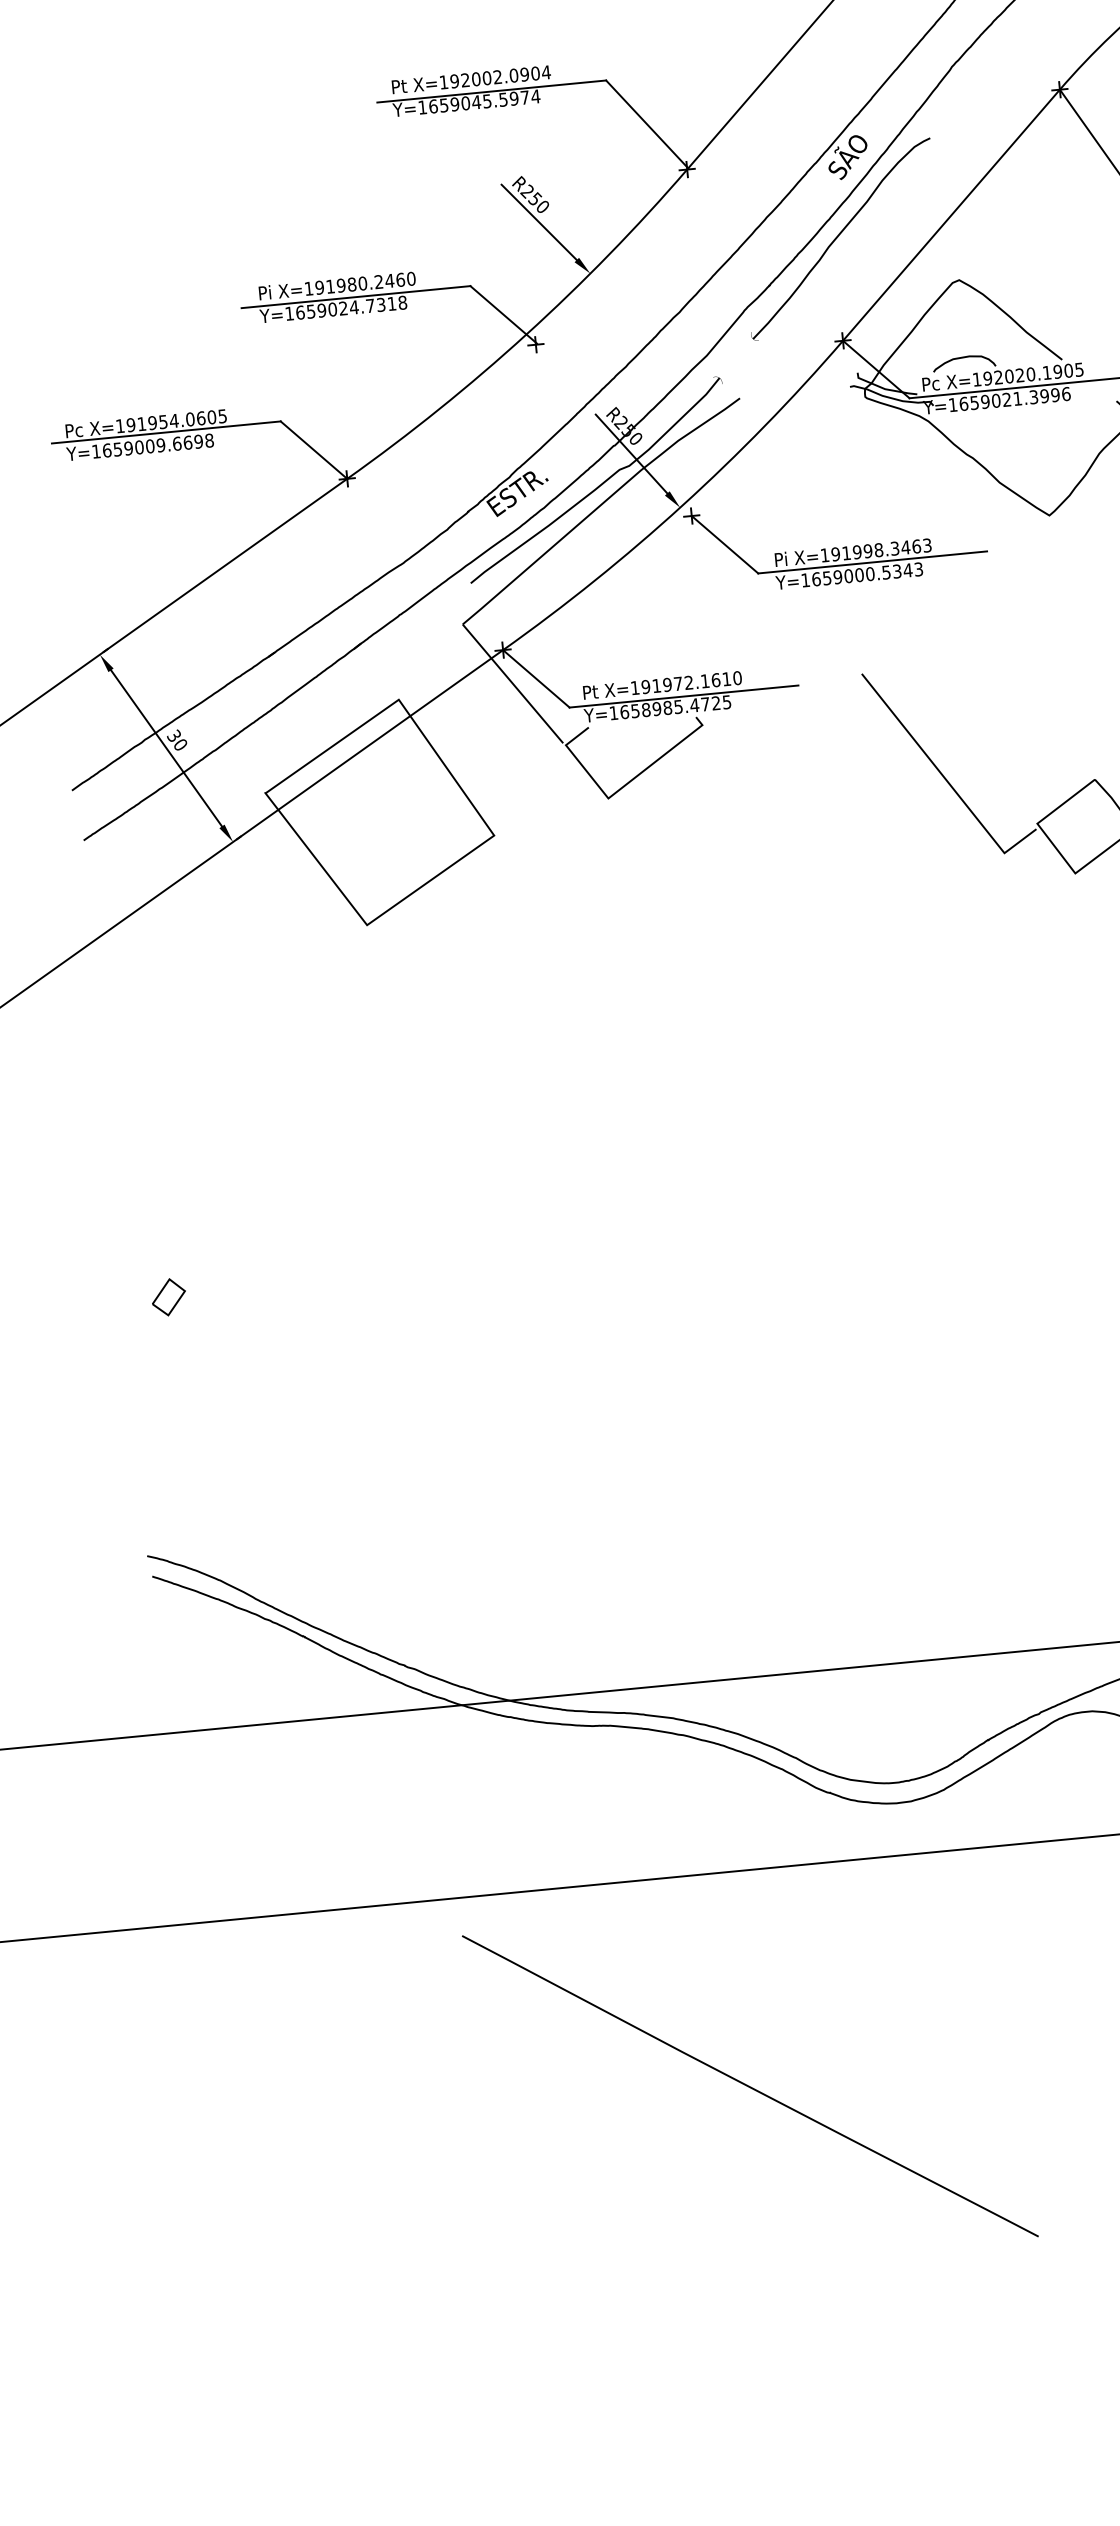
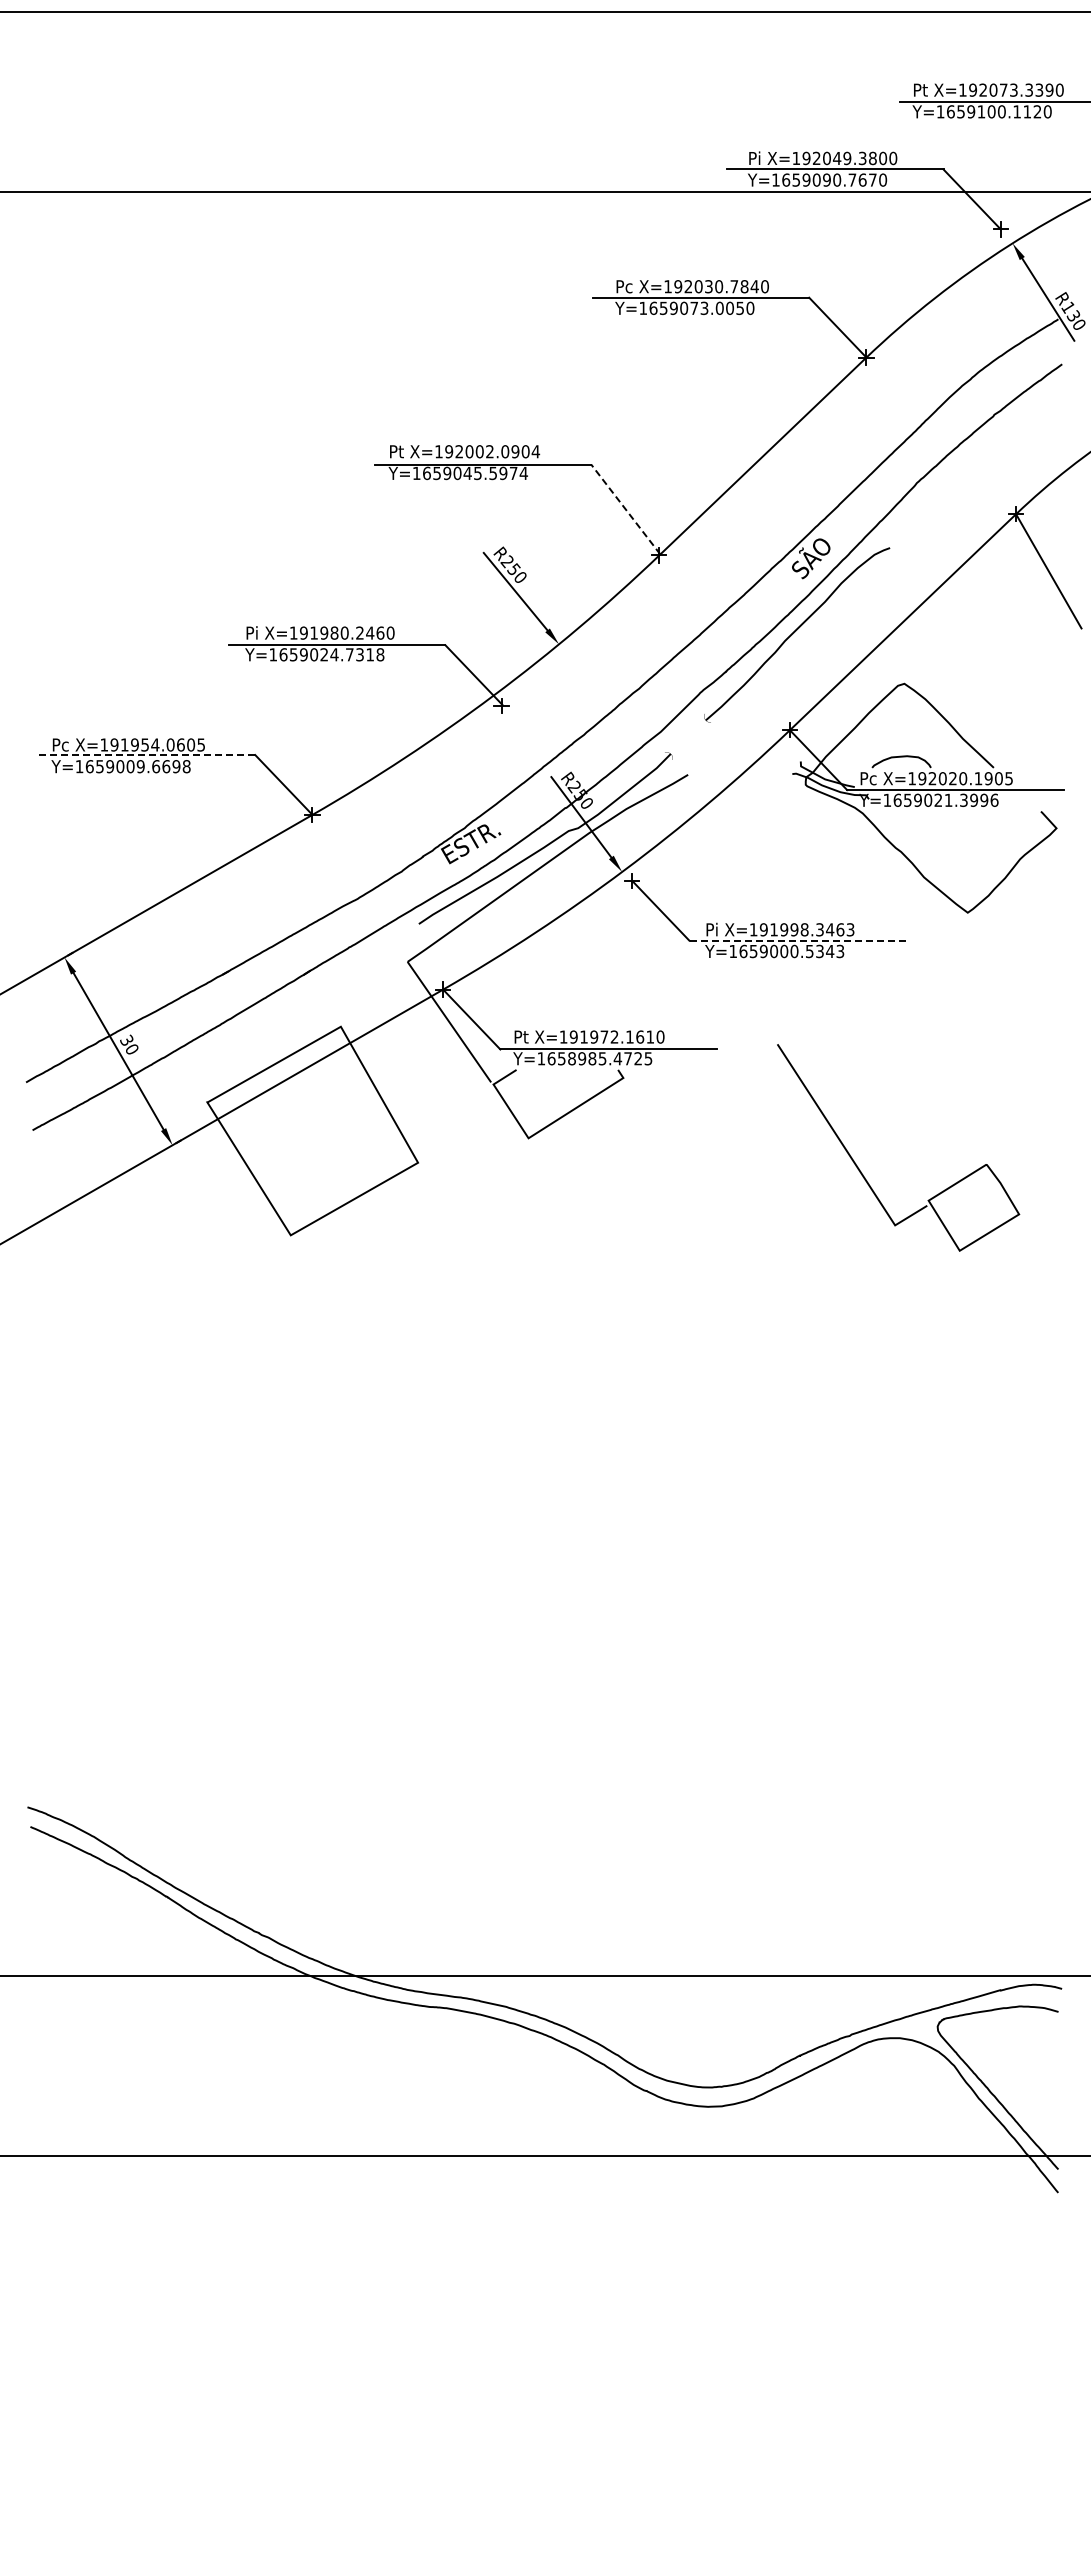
line: (646, 124) -> (625, 509), solid -> dashed
line: (165, 432) -> (146, 755), solid -> dashed
line: (872, 562) -> (797, 940), solid -> dashed
part: (168, 1297) -> (70, 1566), removed
curve: (749, 2085) -> (544, 2358), removed

